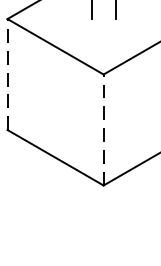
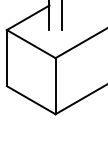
line: (6, 73) -> (6, 57), dashed -> solid
line: (103, 128) -> (55, 85), dashed -> solid

